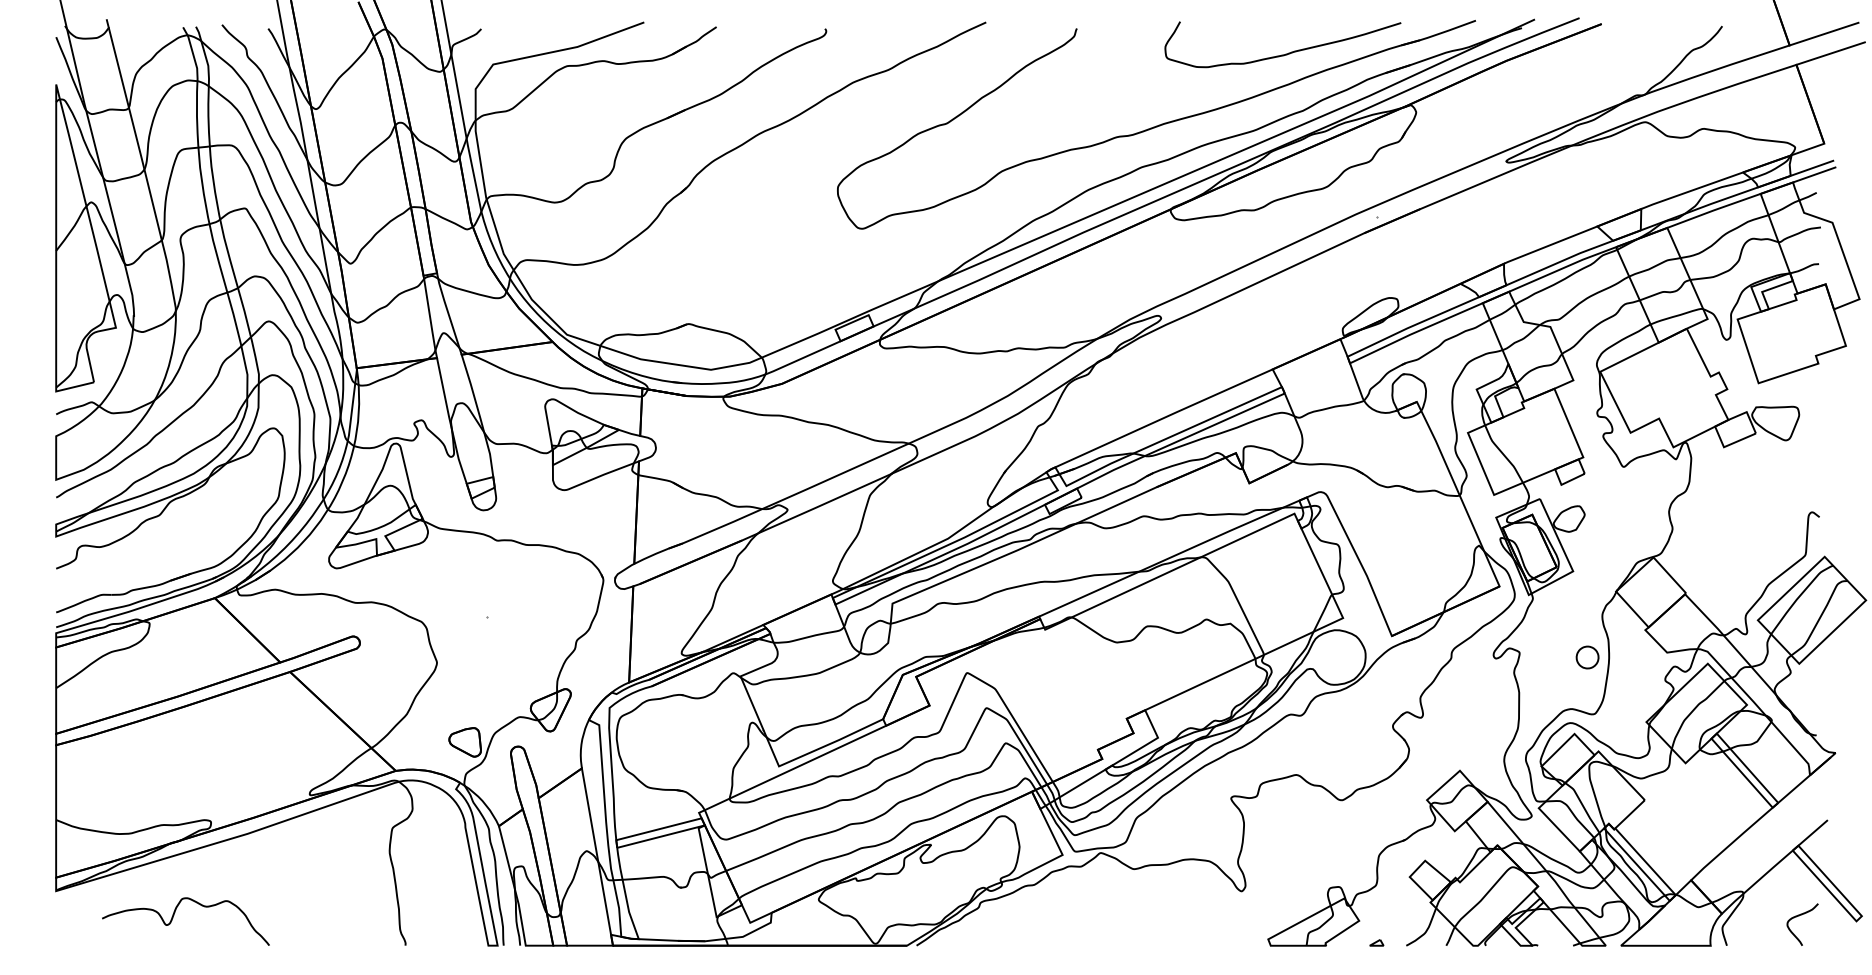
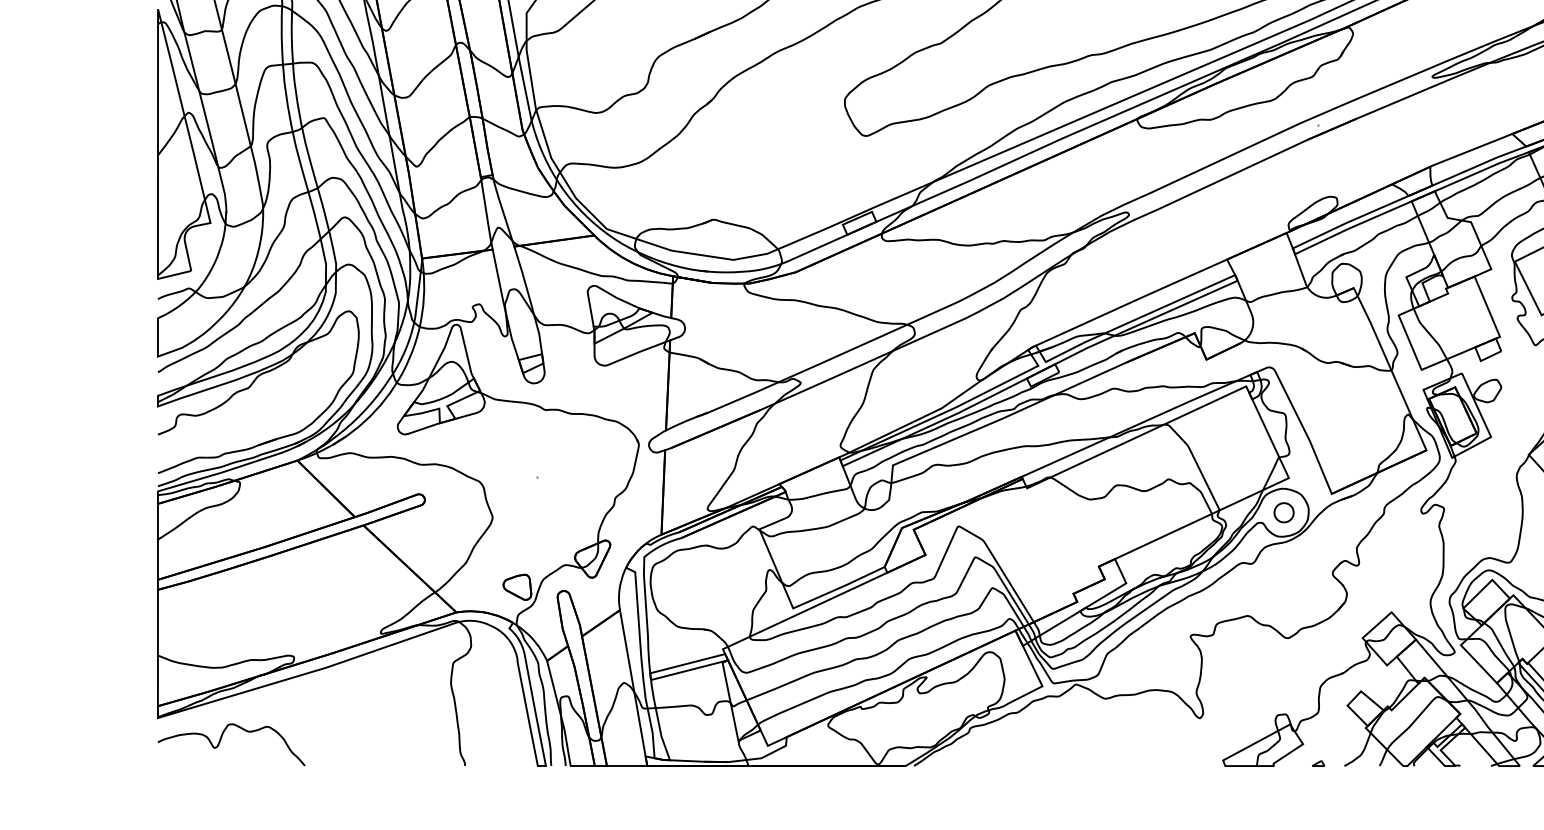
part: (1587, 657) -> (1284, 512), moved
curve: (173, 918) -> (220, 742), moved

